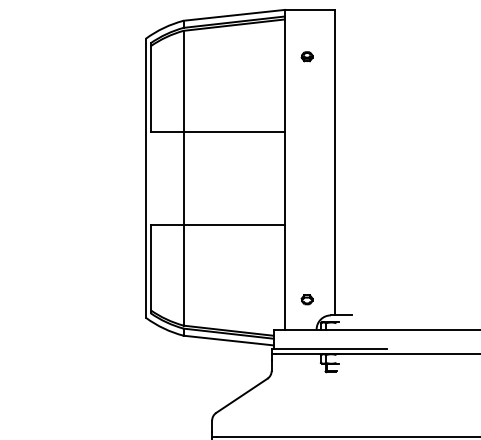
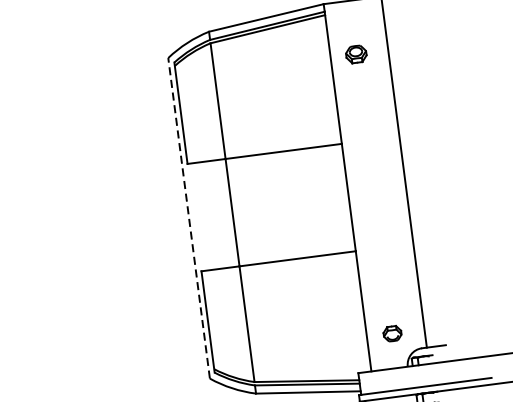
part: (306, 56) -> (355, 54), size x1.6
line: (145, 178) -> (188, 218), solid -> dashed
part: (306, 299) -> (391, 333), size x1.4

